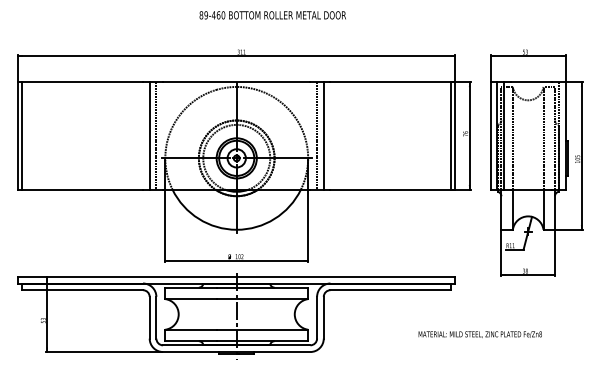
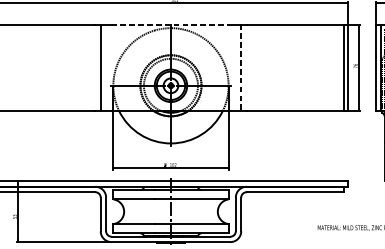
line: (236, 82) -> (170, 24), solid -> dashed
line: (156, 135) -> (106, 67), removed
line: (317, 135) -> (236, 67), removed
line: (323, 136) -> (241, 68), solid -> dashed

